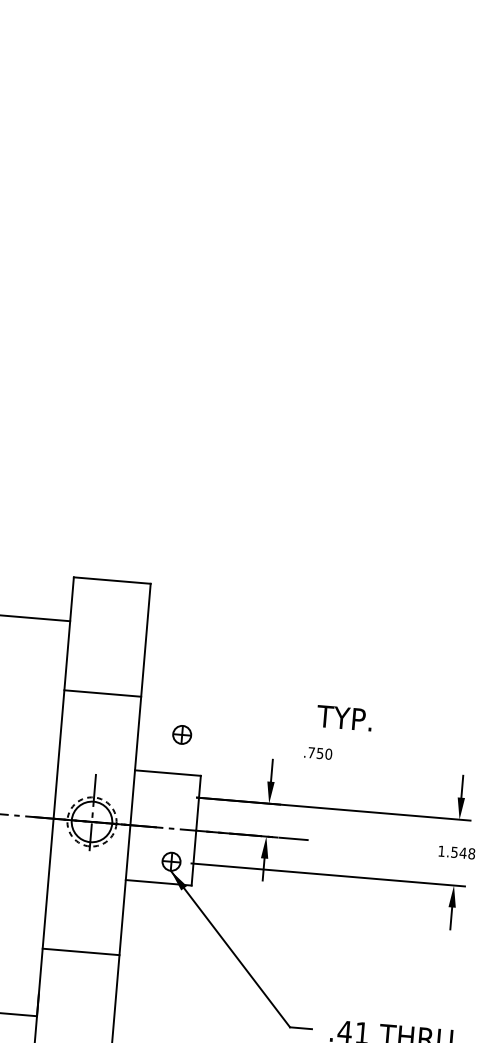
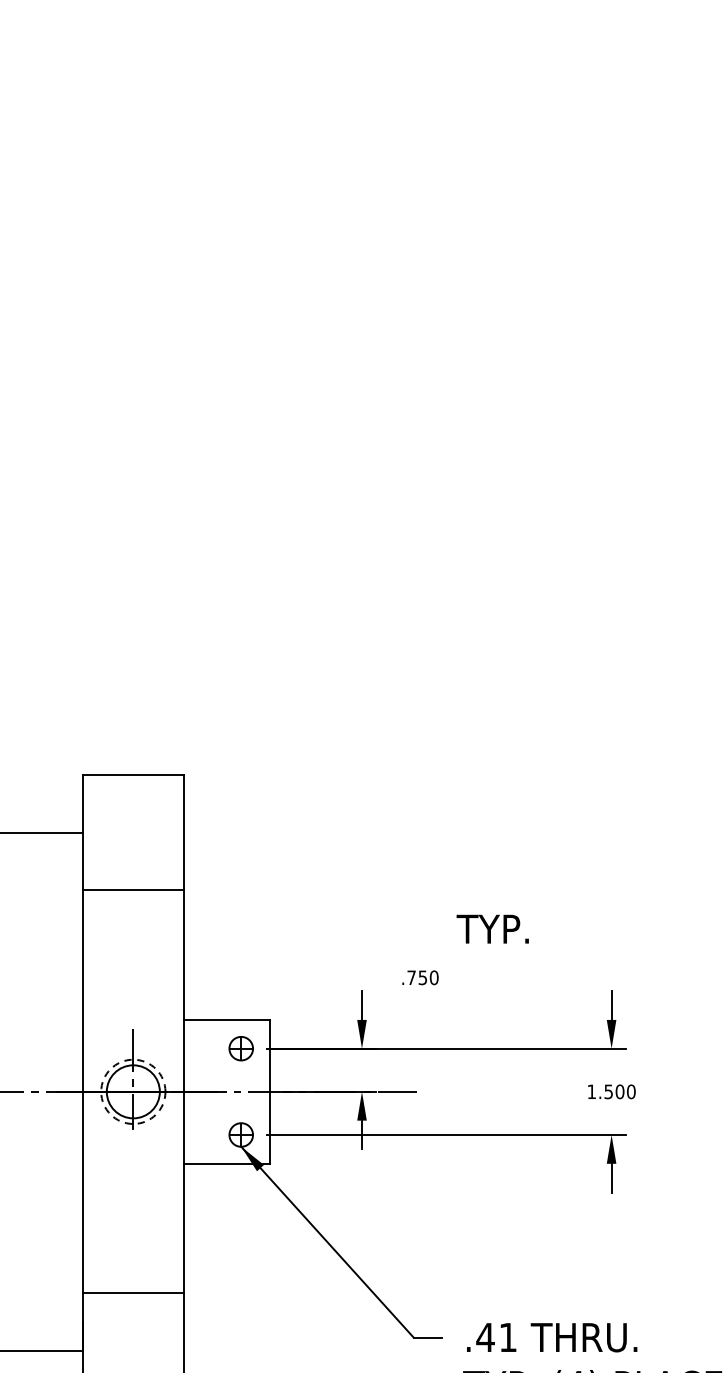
line: (102, 693) -> (133, 890), moved
text: (344, 717) -> (492, 928), moved
part: (181, 734) -> (240, 1048), moved
text: (467, 853) -> (625, 1091), 1.548 -> 1.500
line: (81, 952) -> (133, 1293), moved

